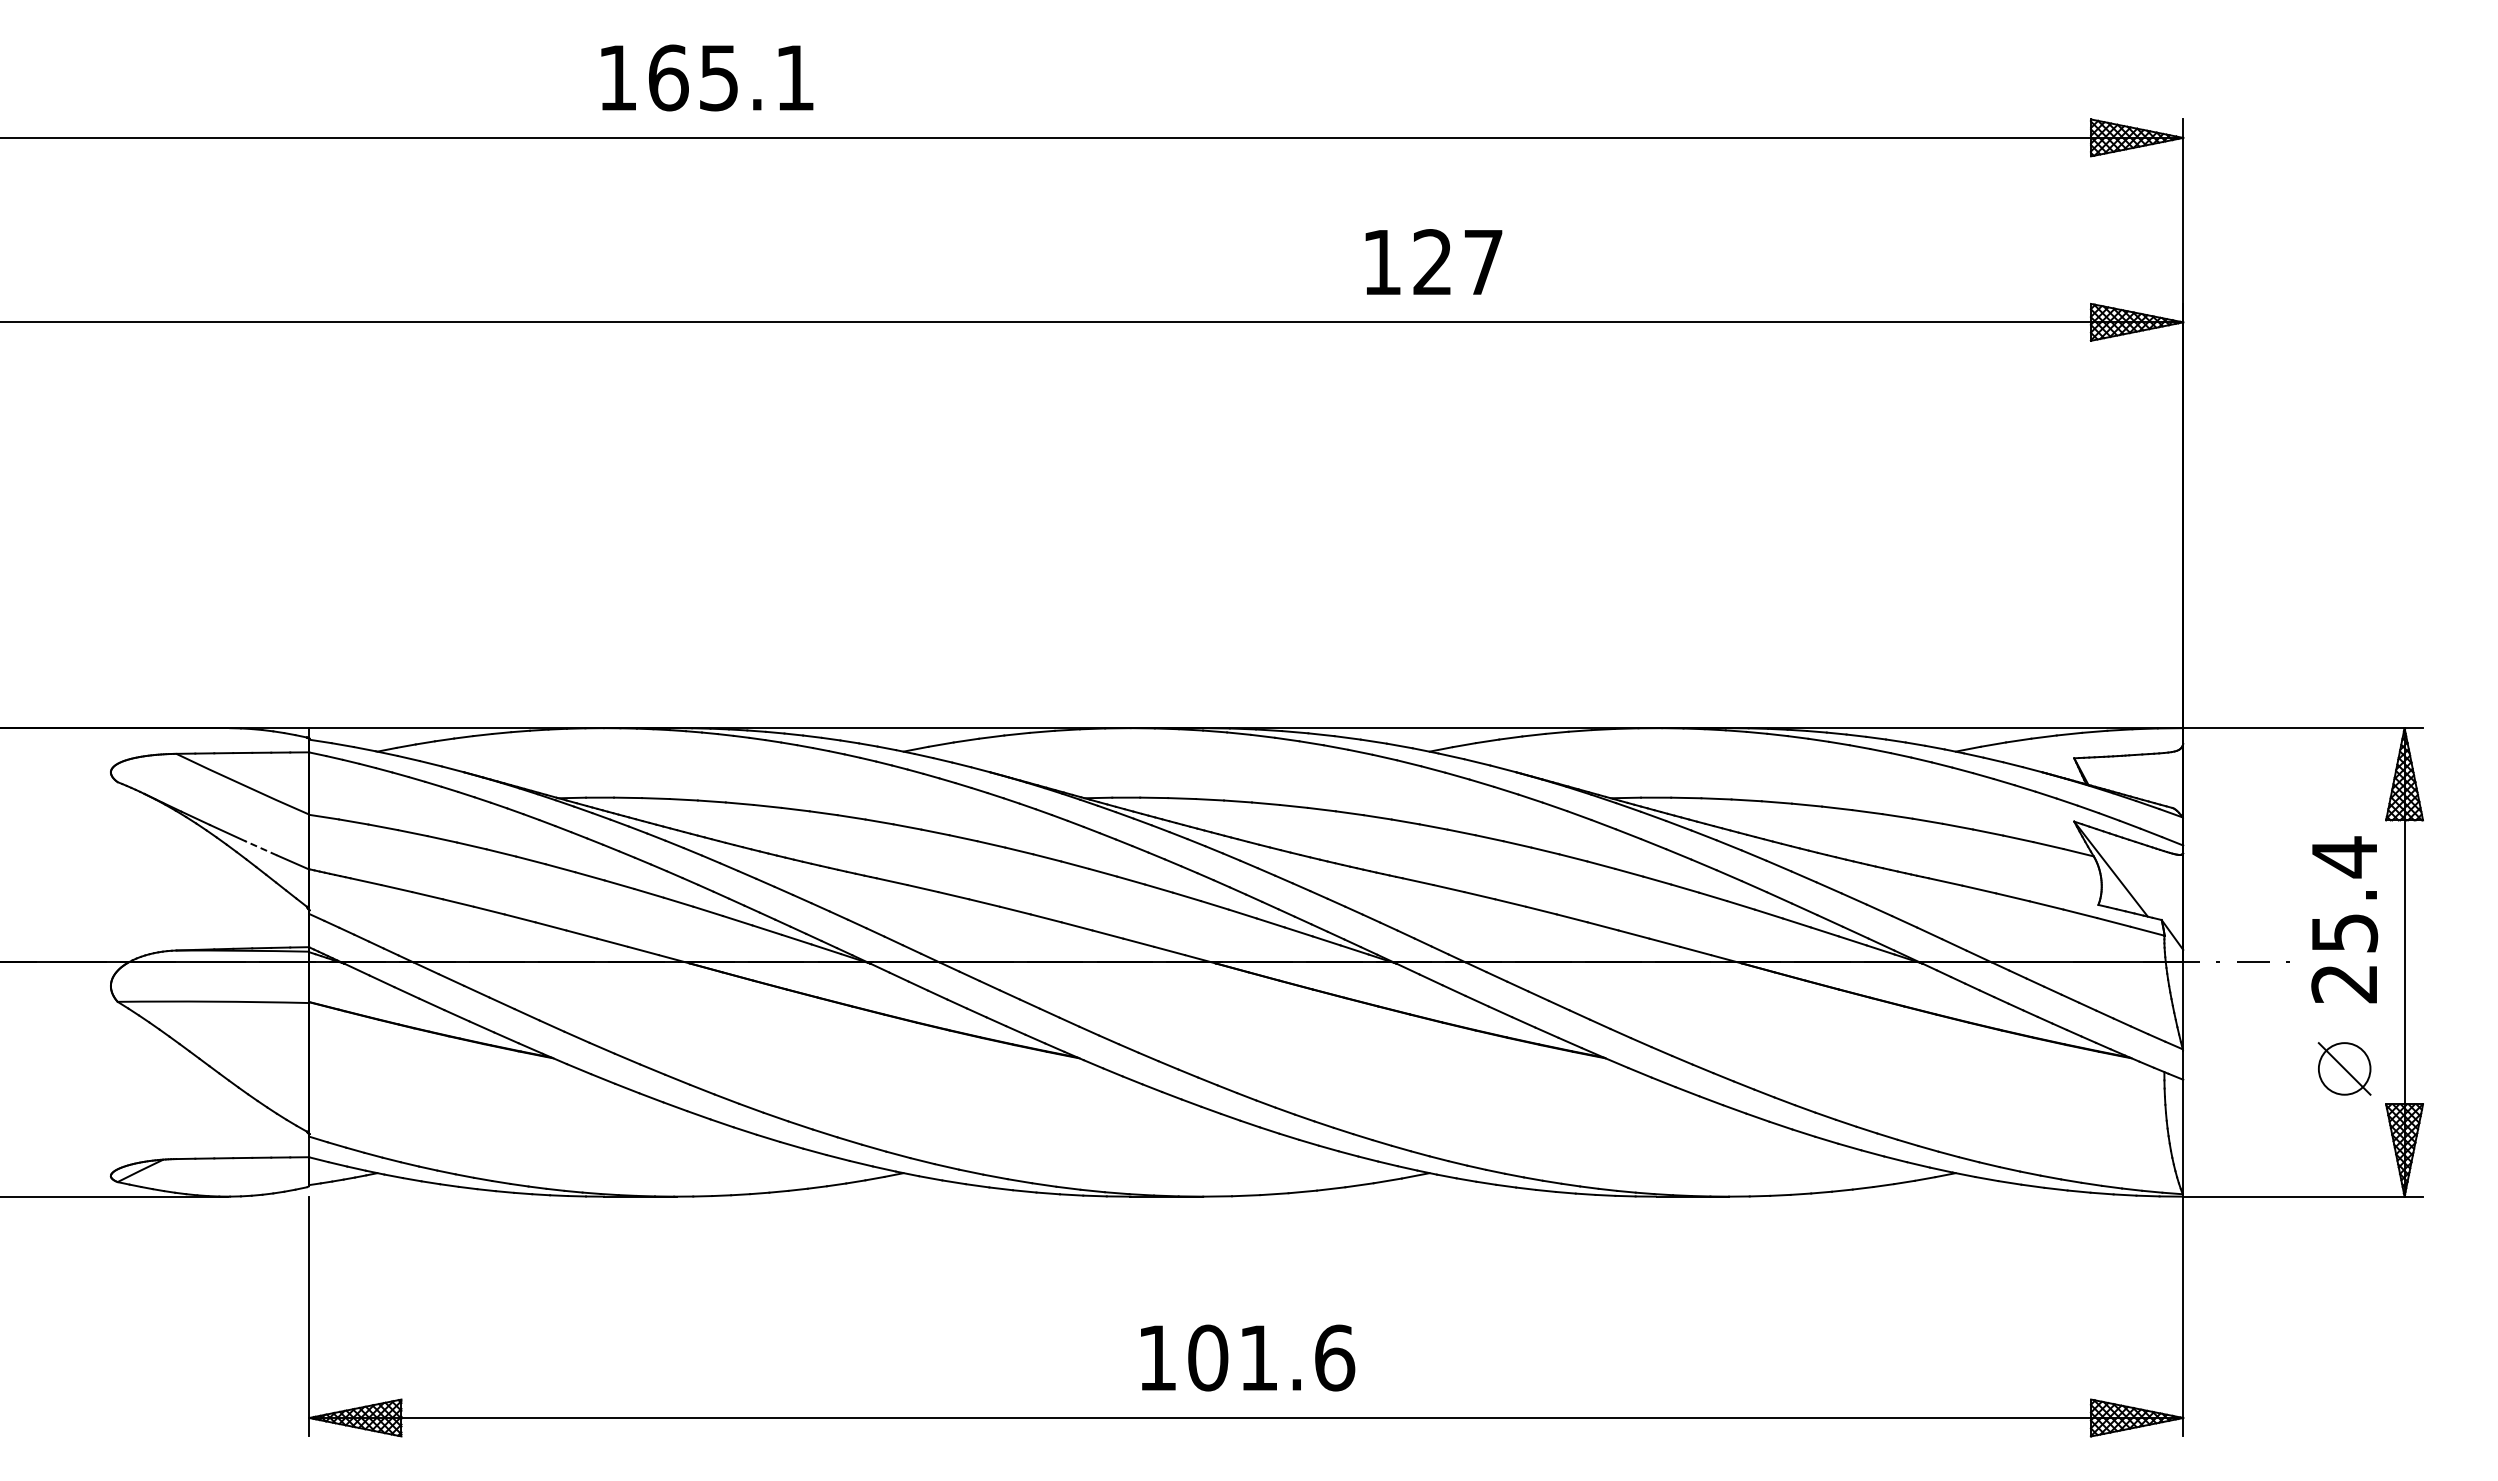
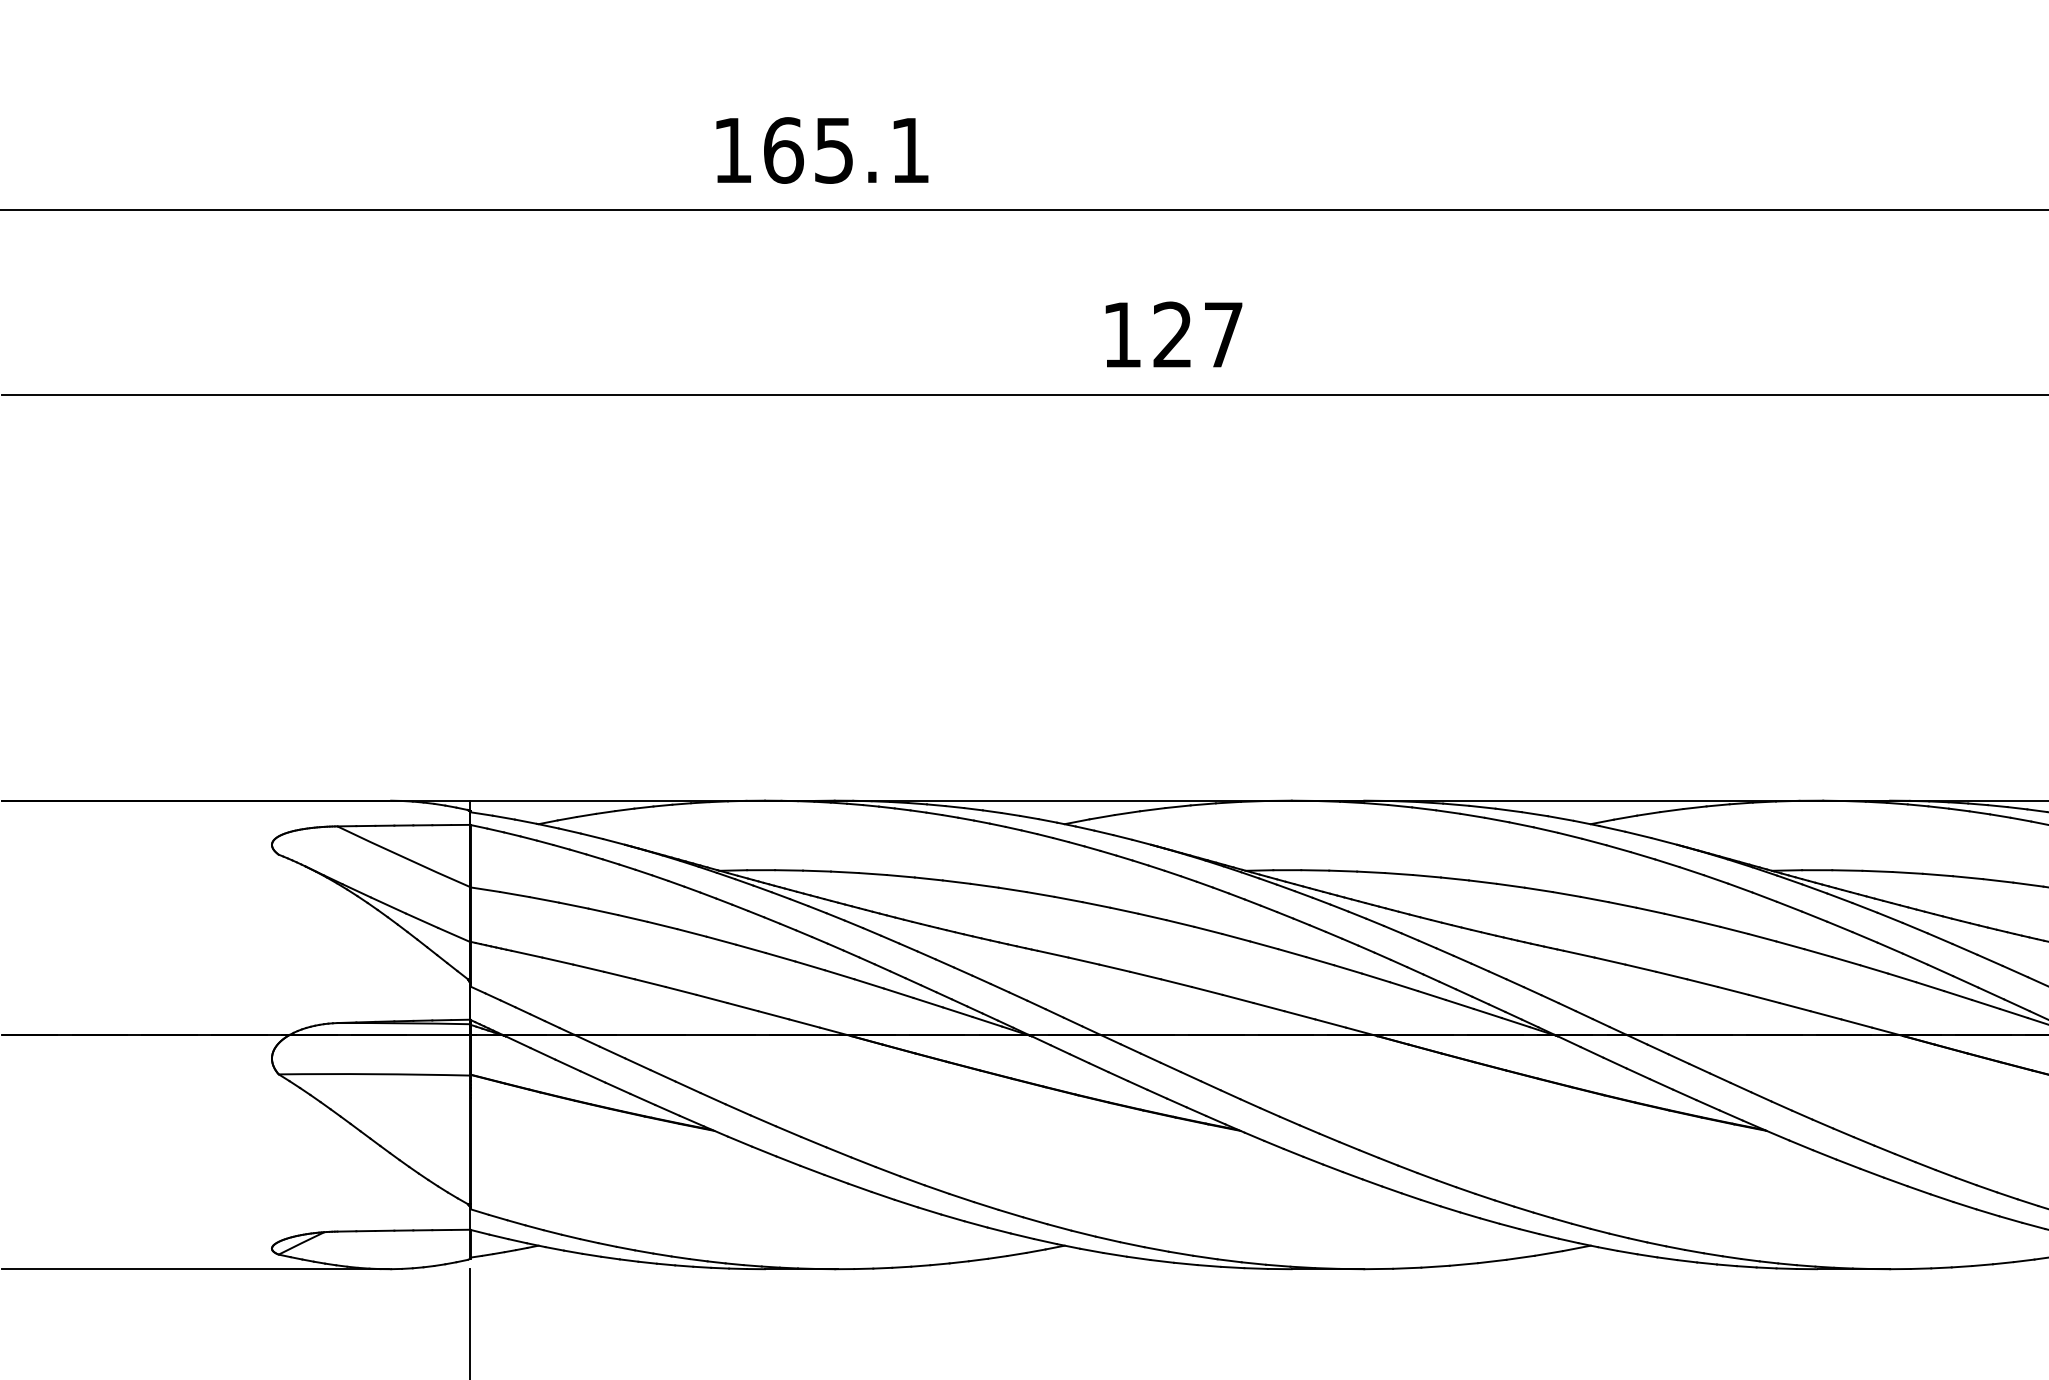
text: (707, 77) -> (822, 150), moved
text: (1433, 261) -> (1173, 334), moved
line: (261, 848) -> (422, 921), dashed -> solid

